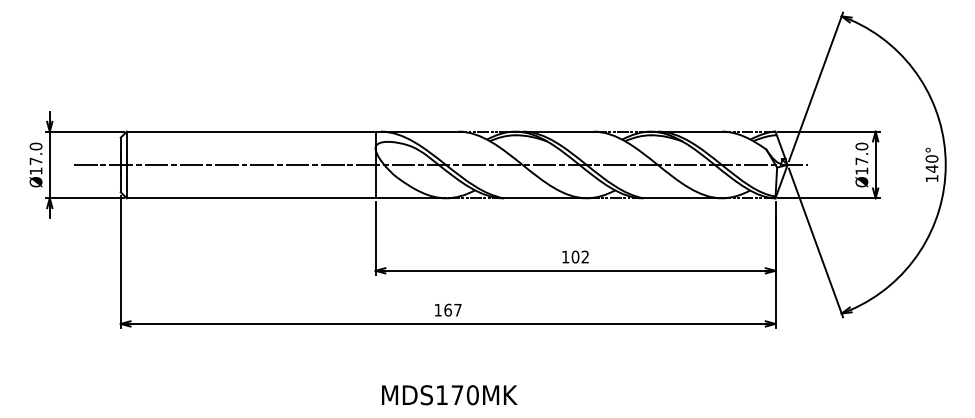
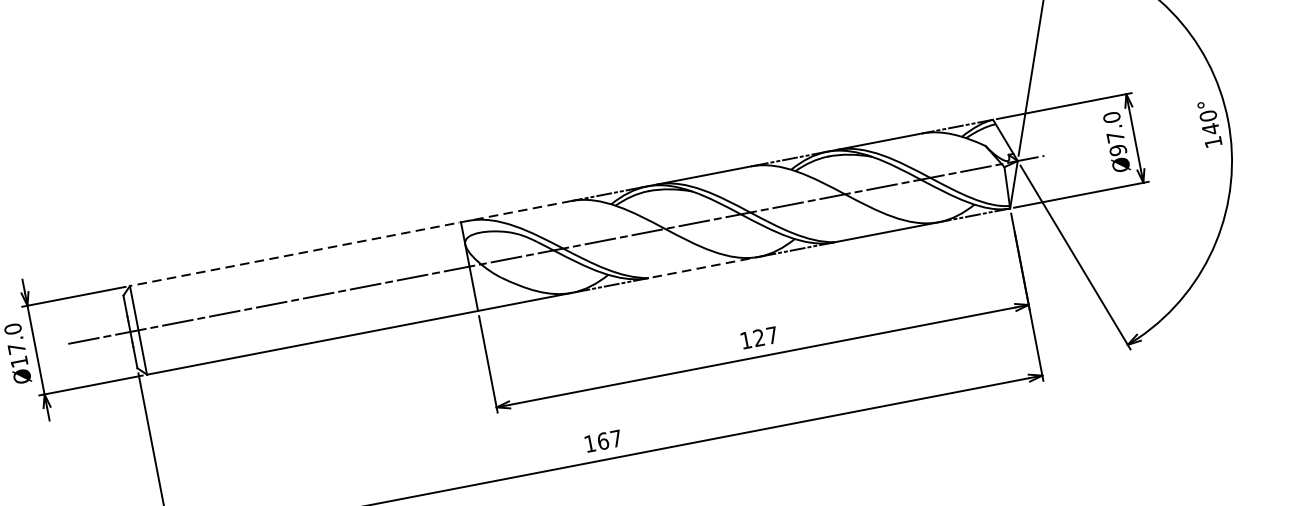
line: (292, 131) -> (350, 243), solid -> dashed
text: (861, 171) -> (1117, 150), Ø17.0 -> Ø97.0
line: (546, 198) -> (705, 267), solid -> dashed
text: (579, 256) -> (764, 336), 102 -> 127

